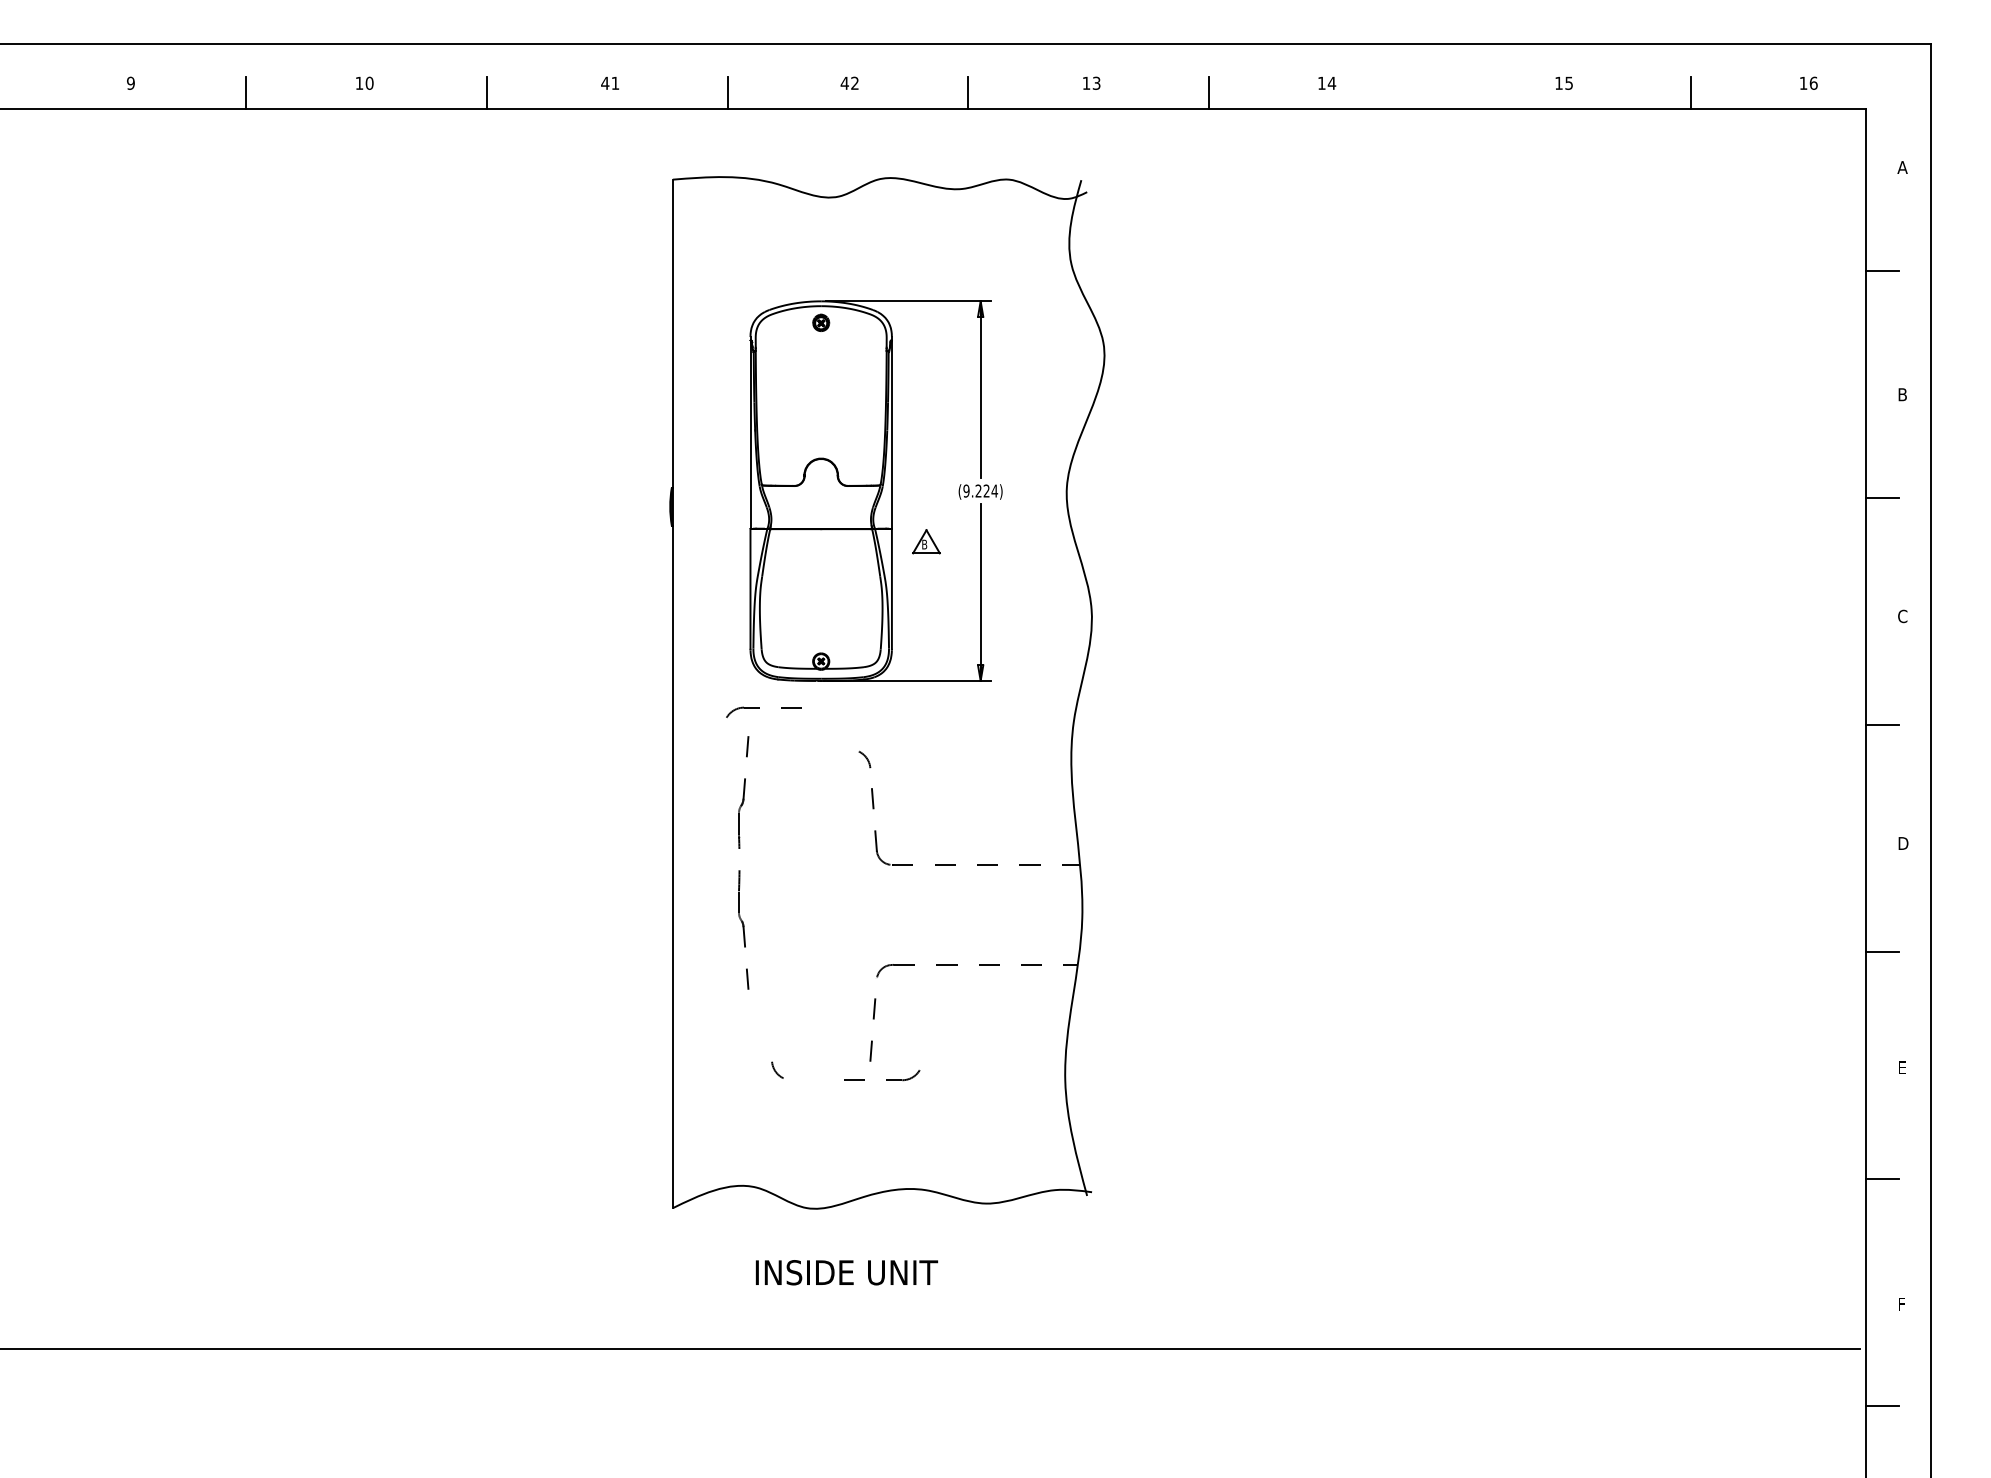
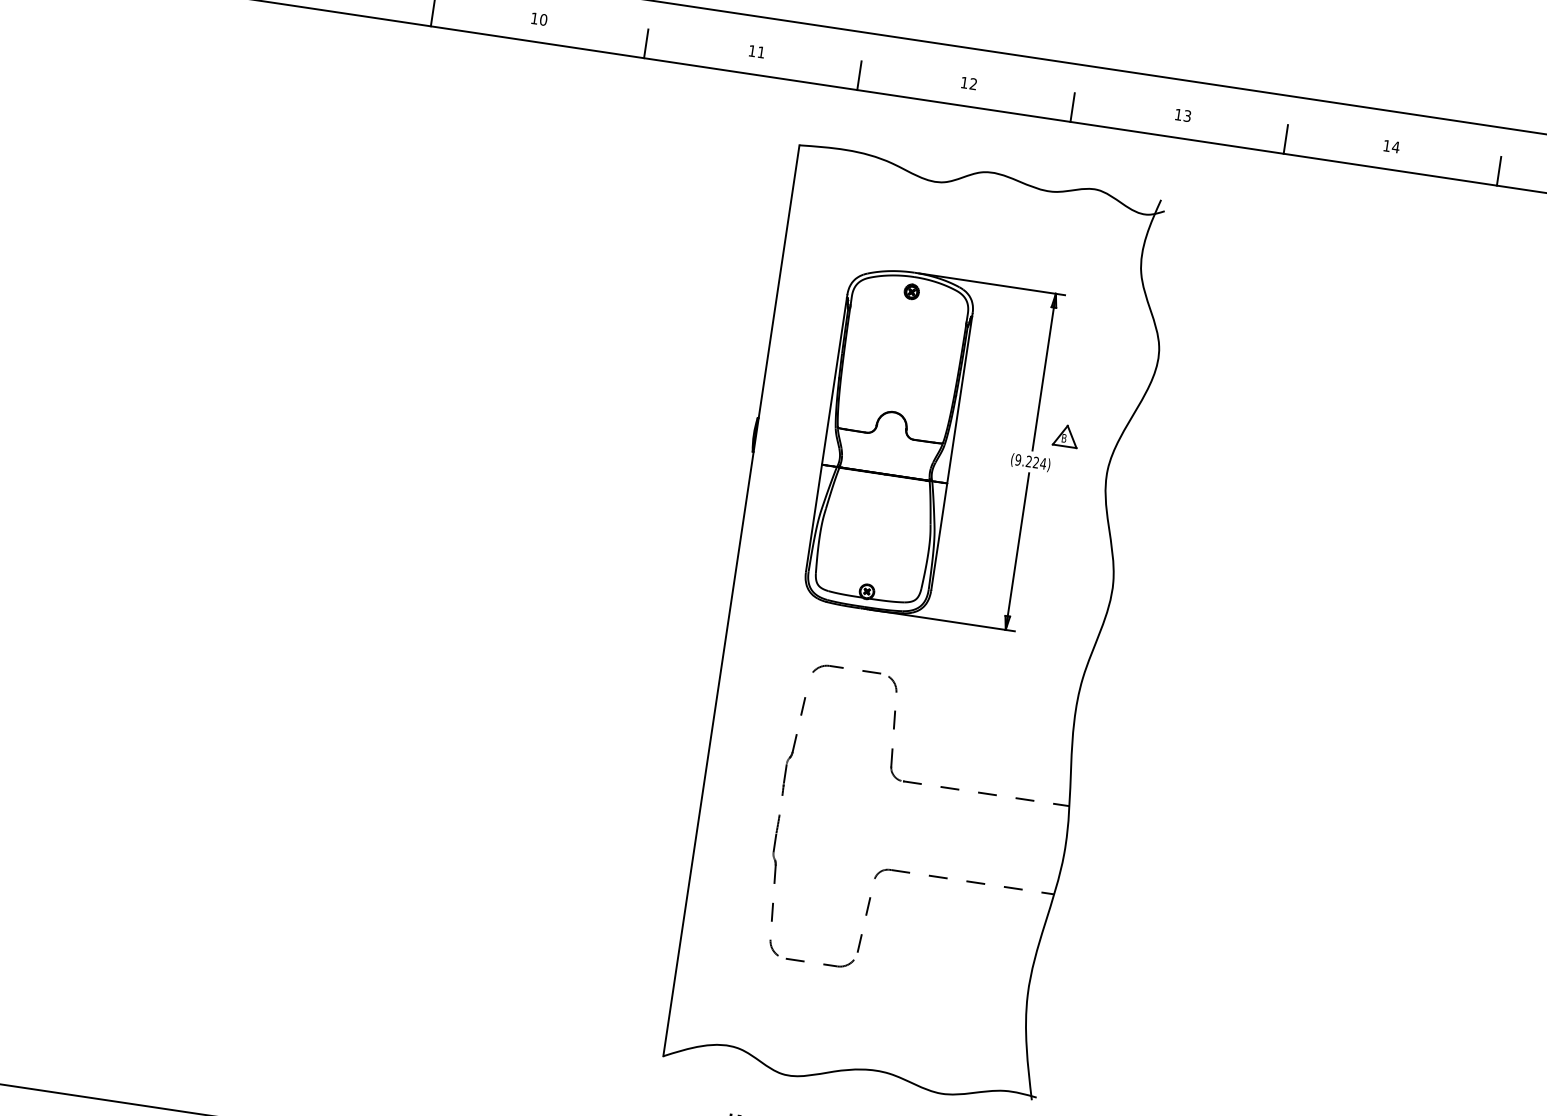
text: (605, 82) -> (752, 50), 41 -> 11
text: (844, 82) -> (964, 81), 42 -> 12
line: (1449, 92) -> (1498, 170), added
part: (926, 541) -> (1066, 435), moved
part: (763, 711) -> (846, 671), moved
part: (740, 870) -> (780, 815), moved
part: (882, 1075) -> (820, 959), moved

